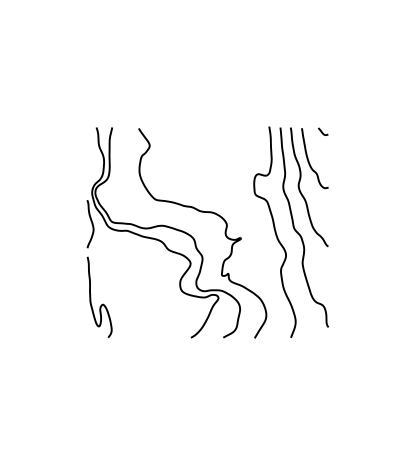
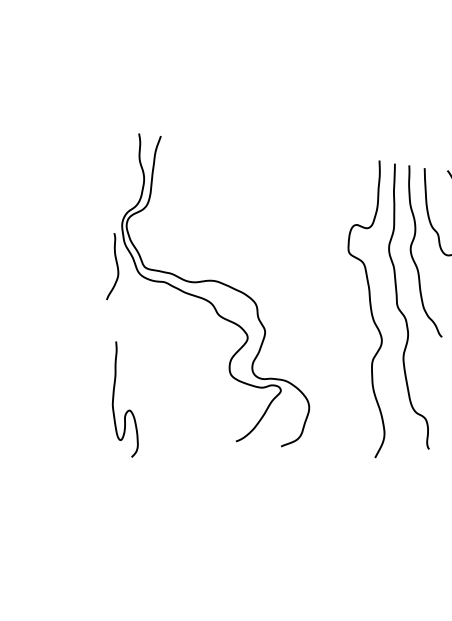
curve: (202, 212) -> (272, 269), removed
curve: (102, 303) -> (129, 408), moved

